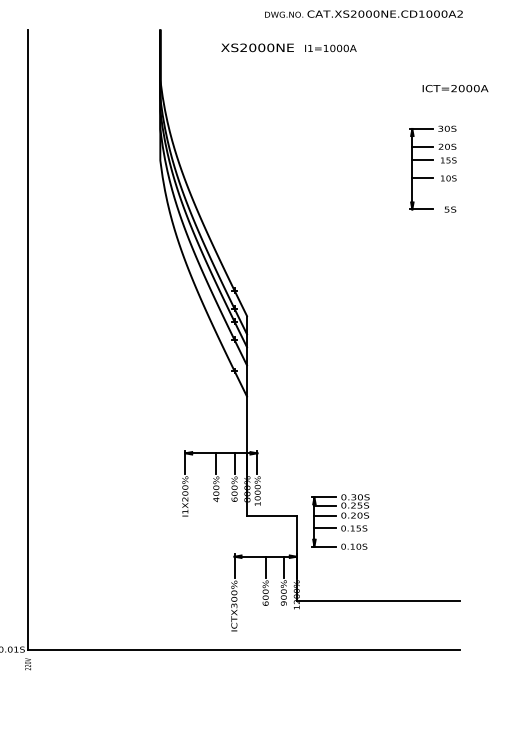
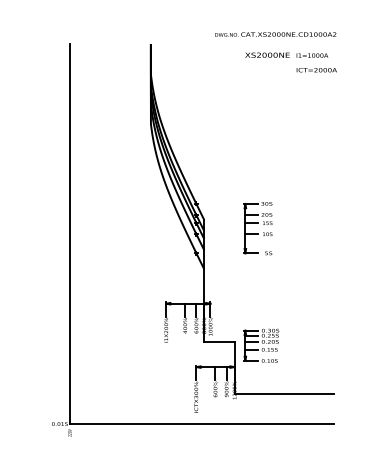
text: (288, 46) -> (286, 54), moved
text: (454, 89) -> (316, 70), moved
part: (432, 169) -> (257, 228), moved

